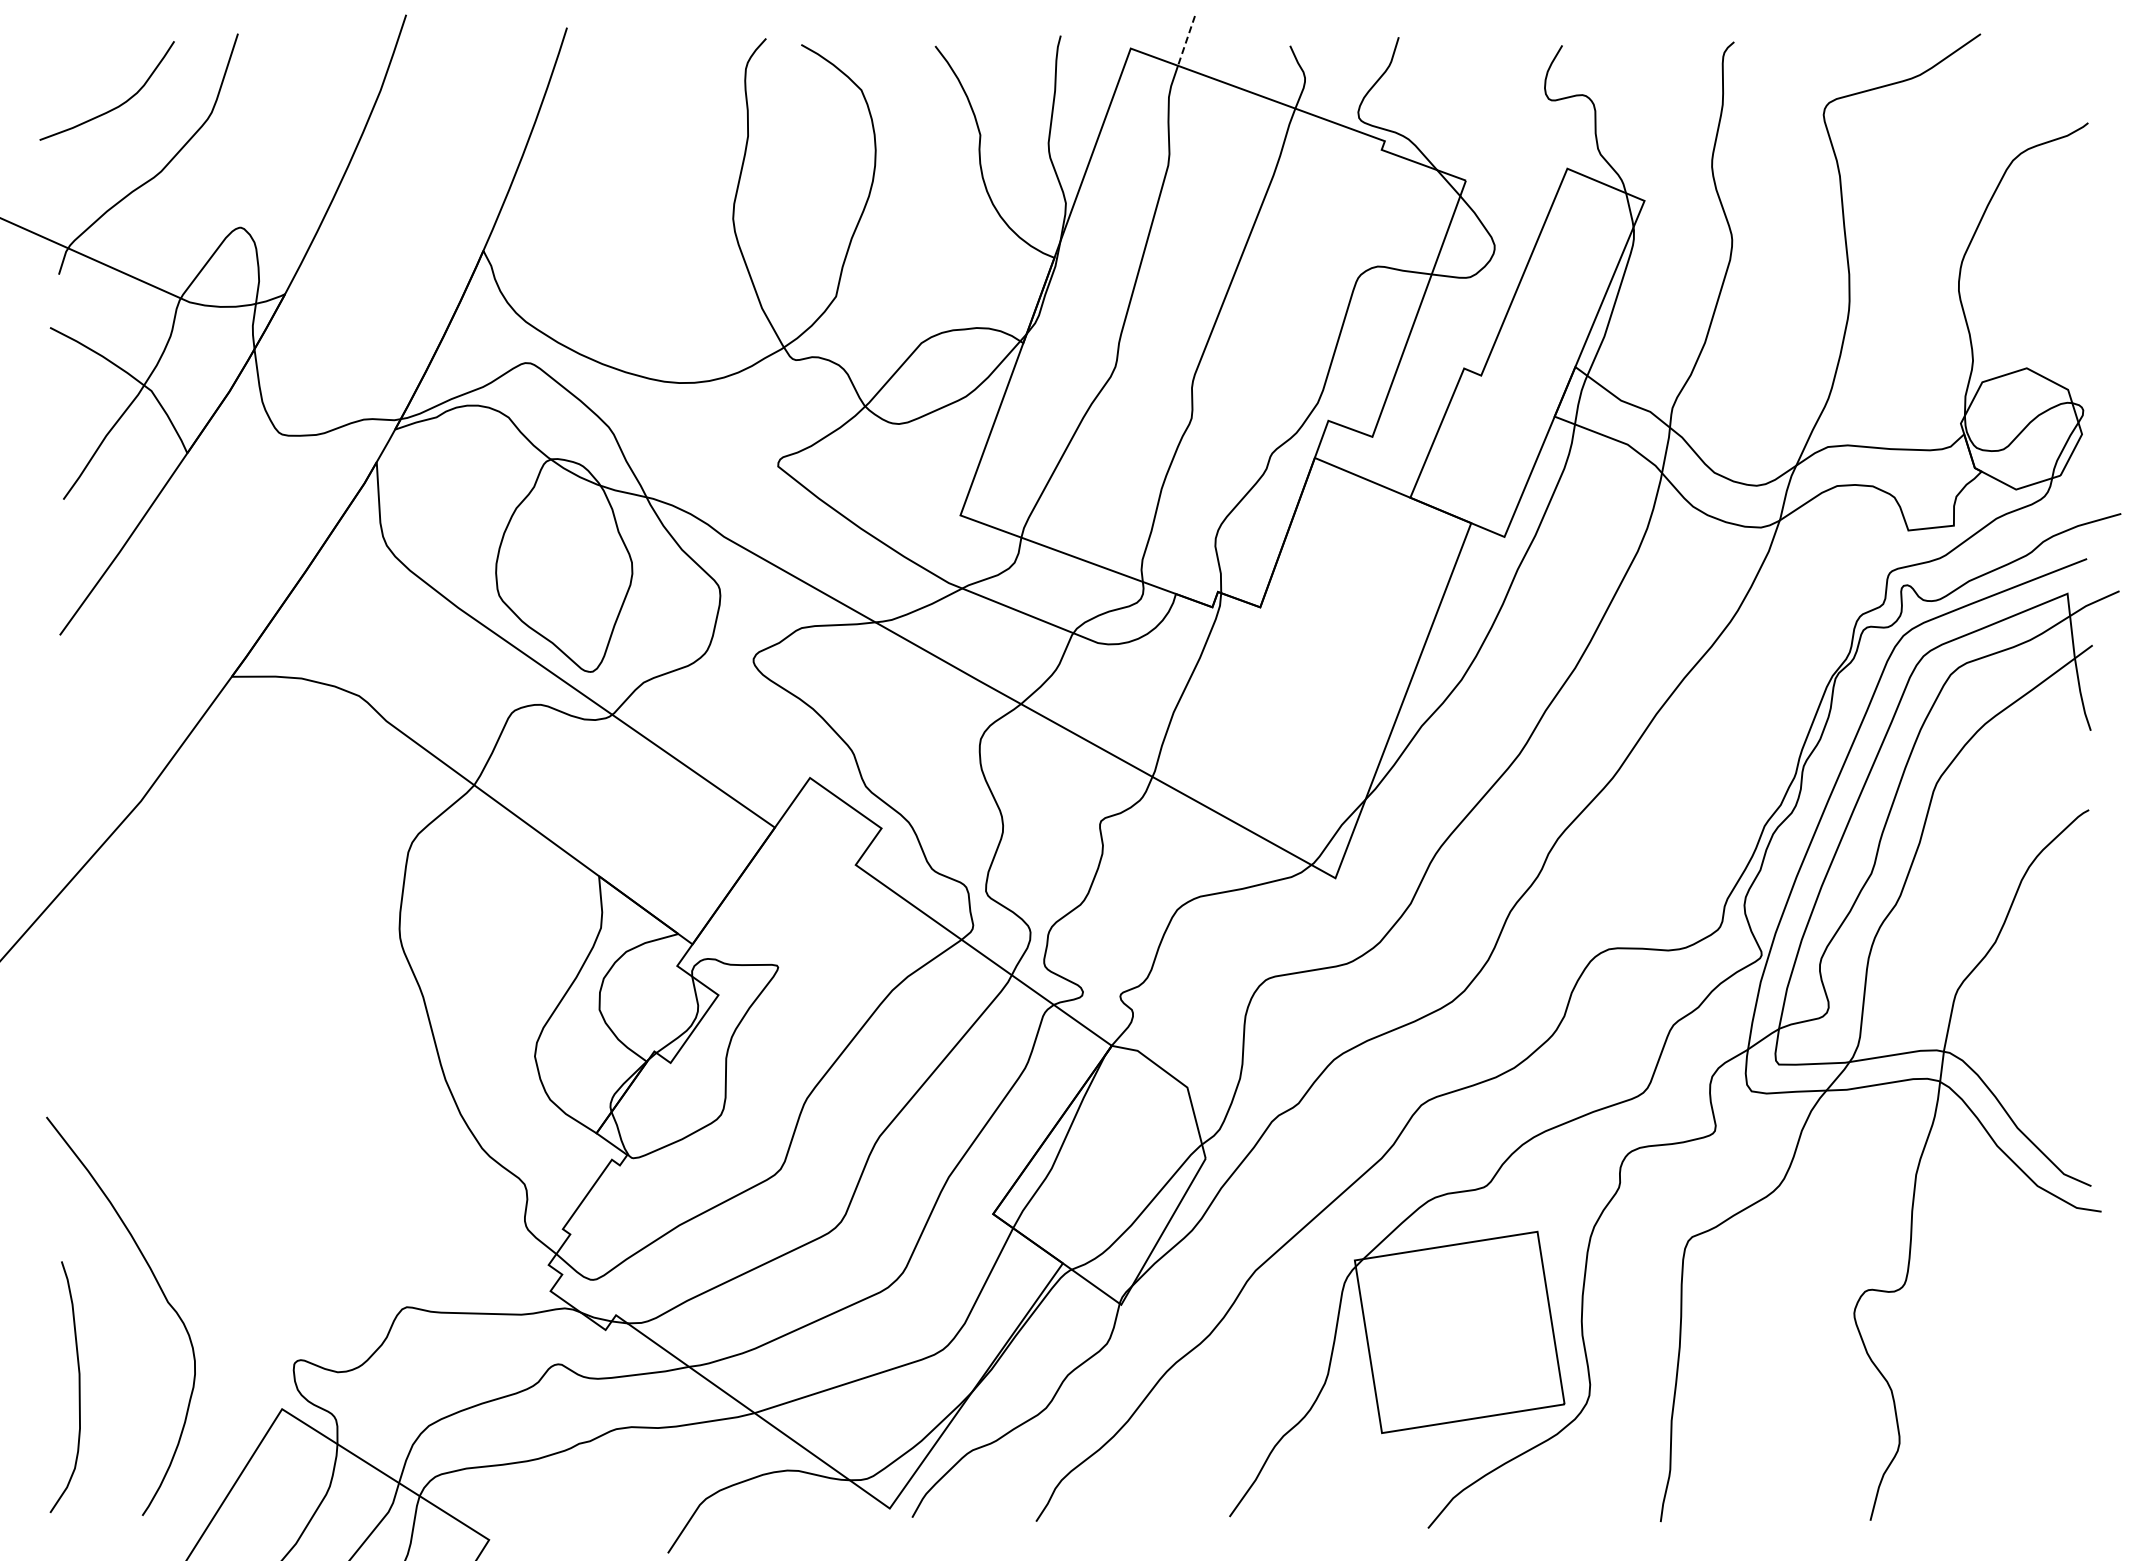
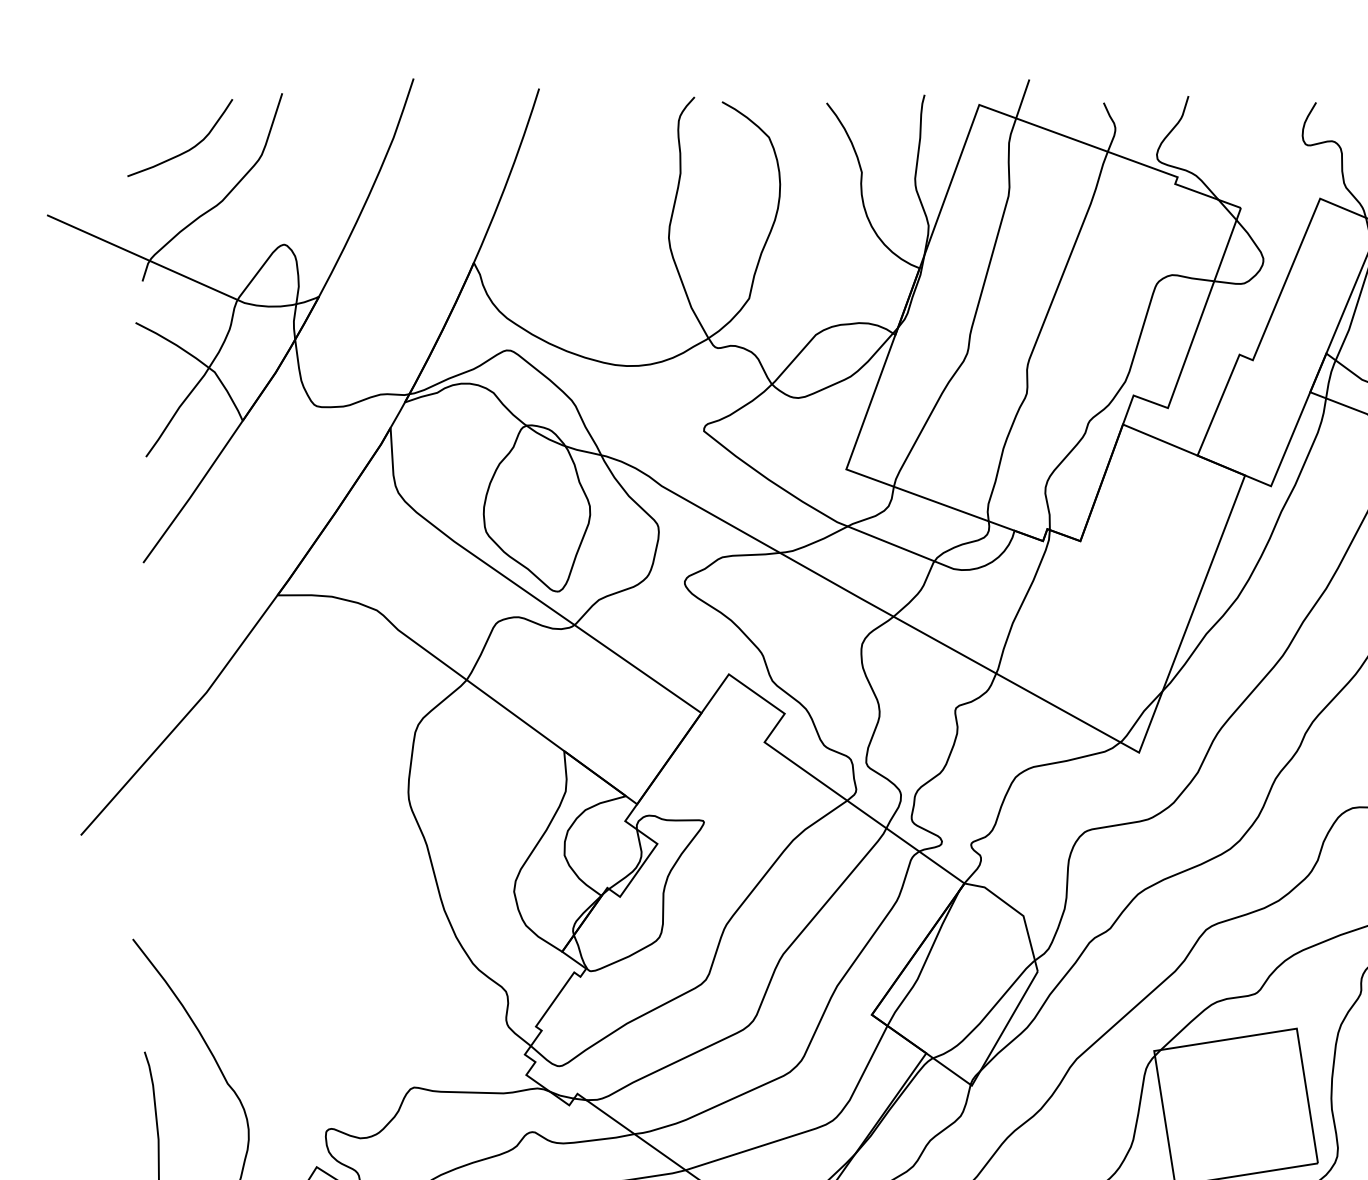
line: (1186, 41) -> (1022, 99), dashed -> solid

